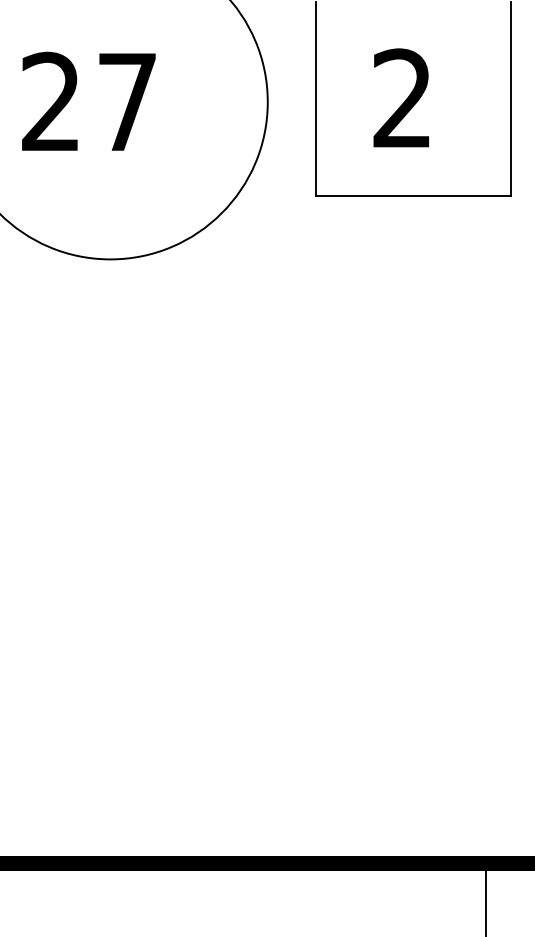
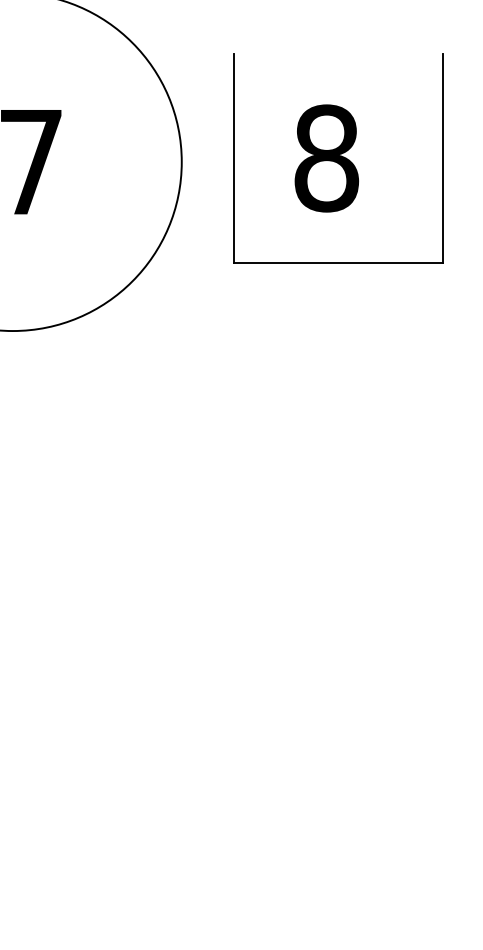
text: (402, 98) -> (326, 158), 2 -> 8

